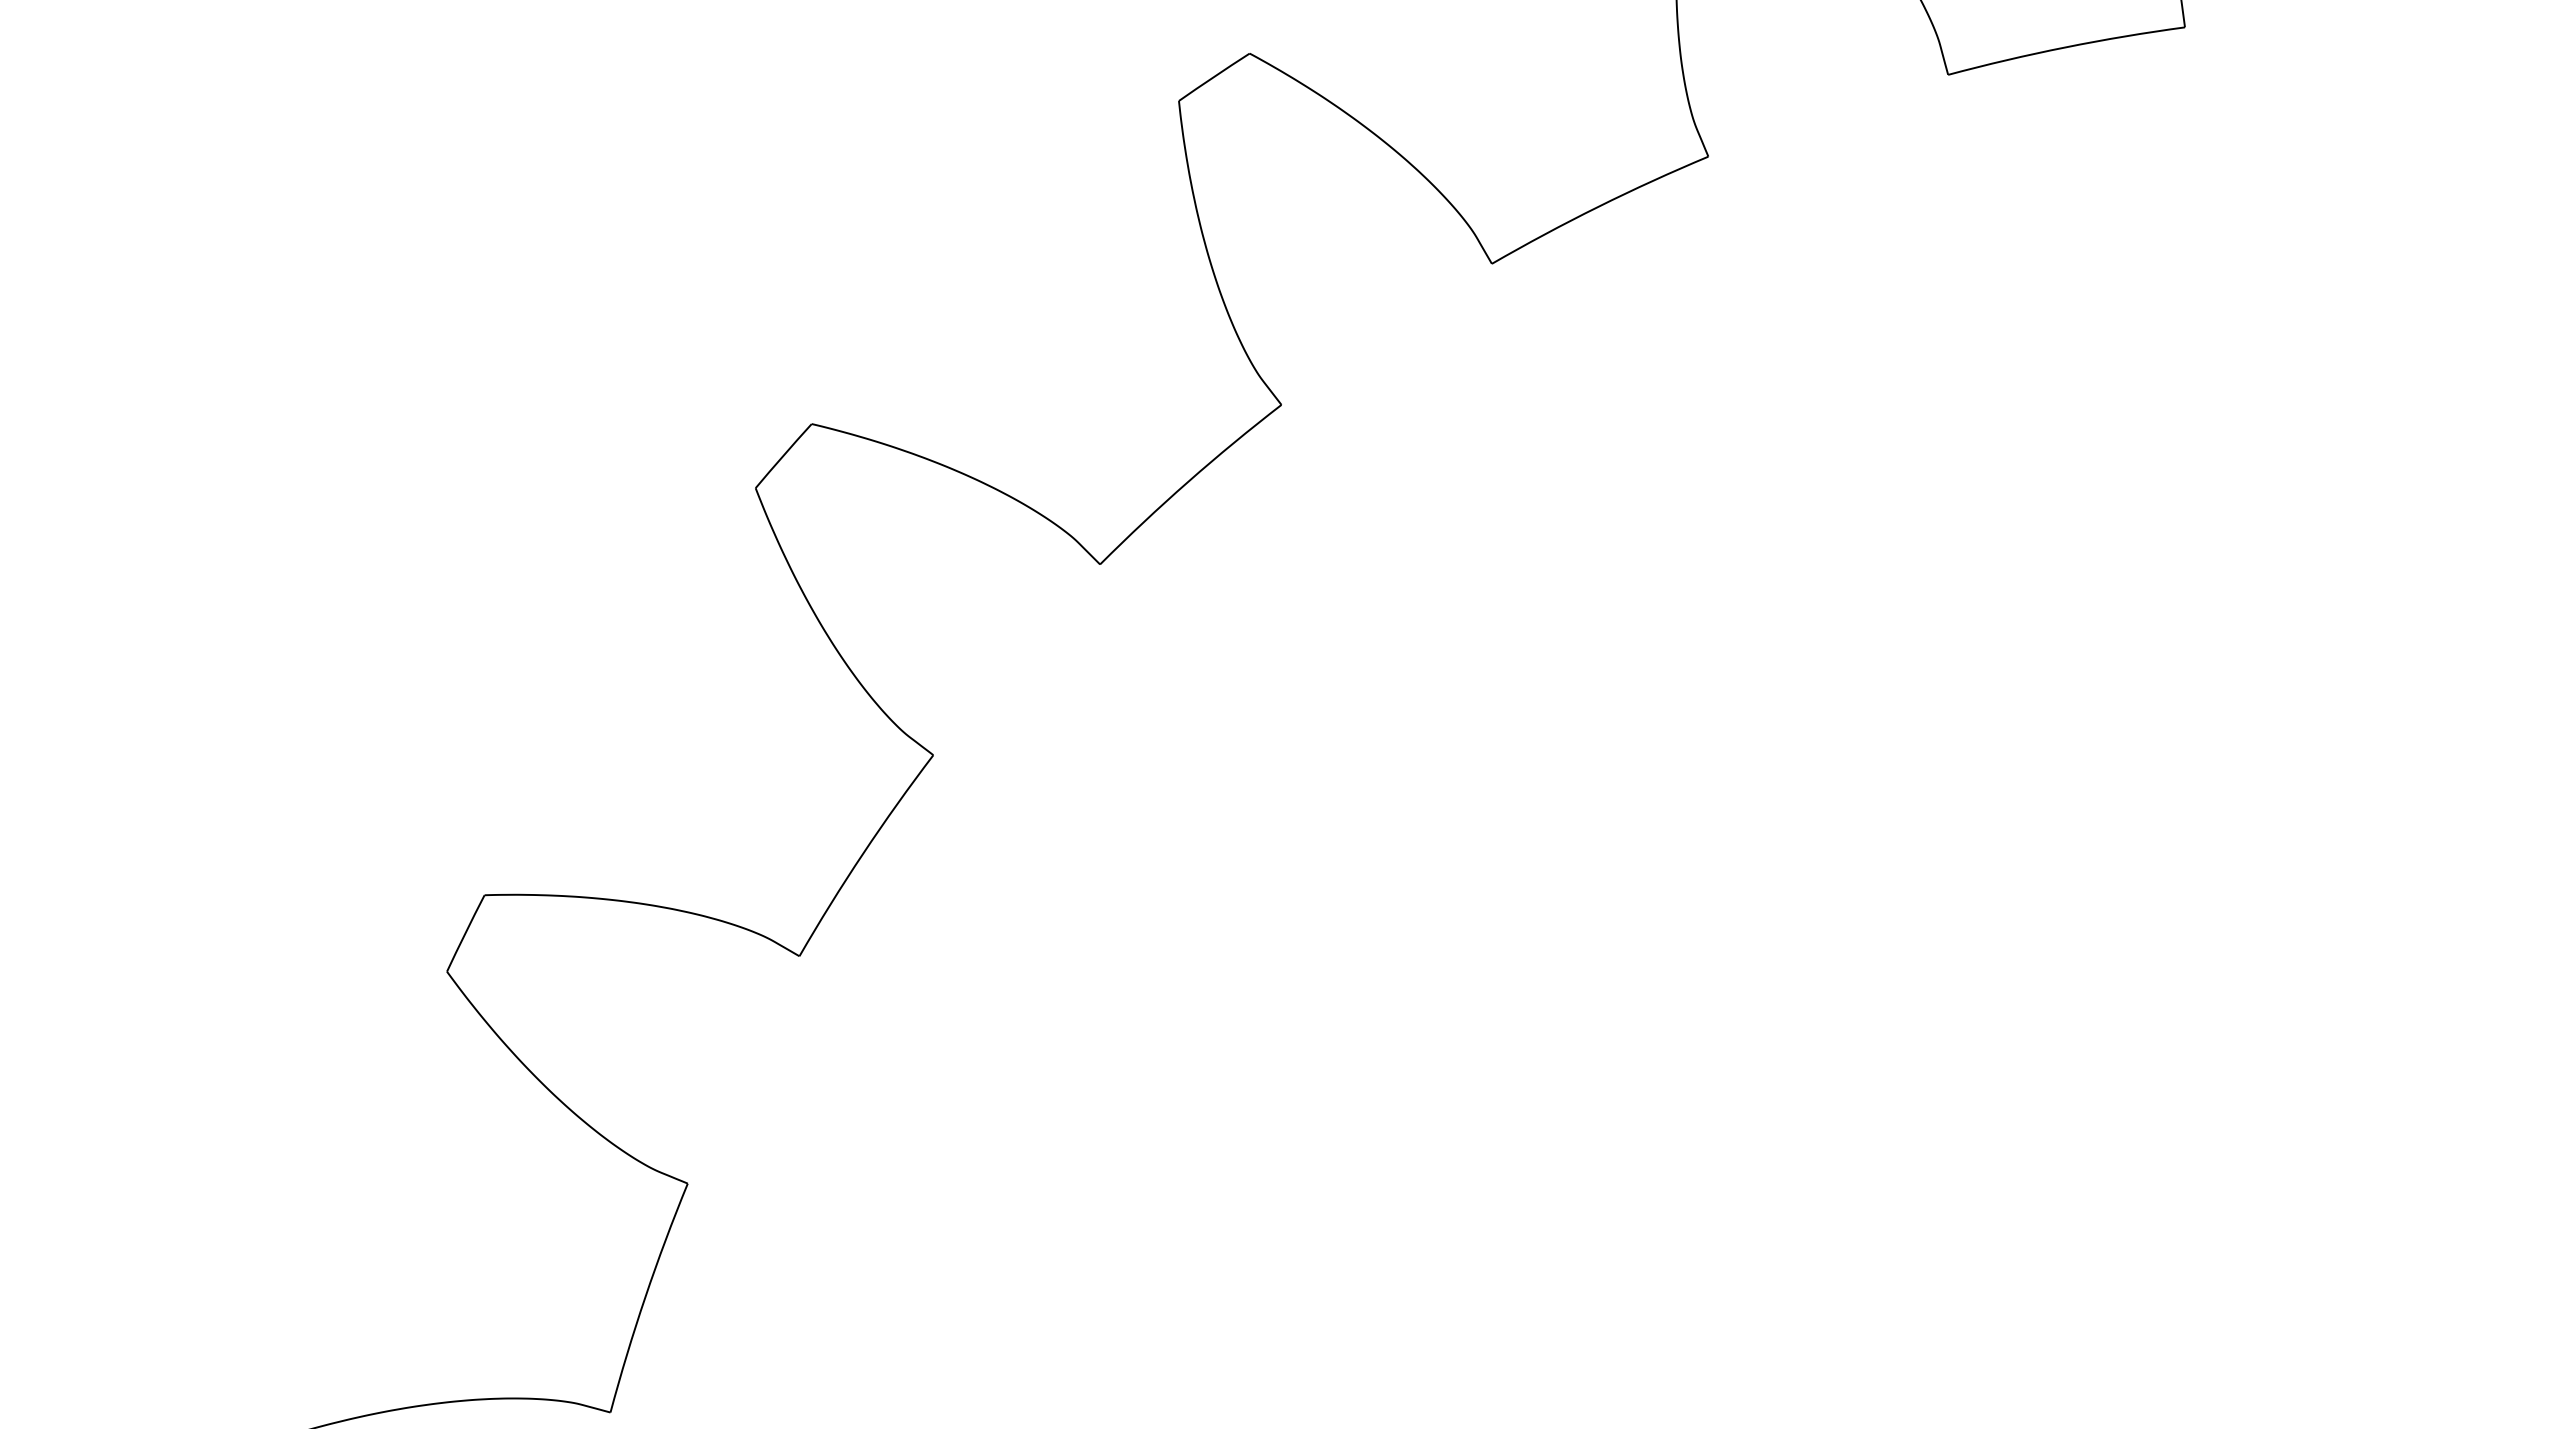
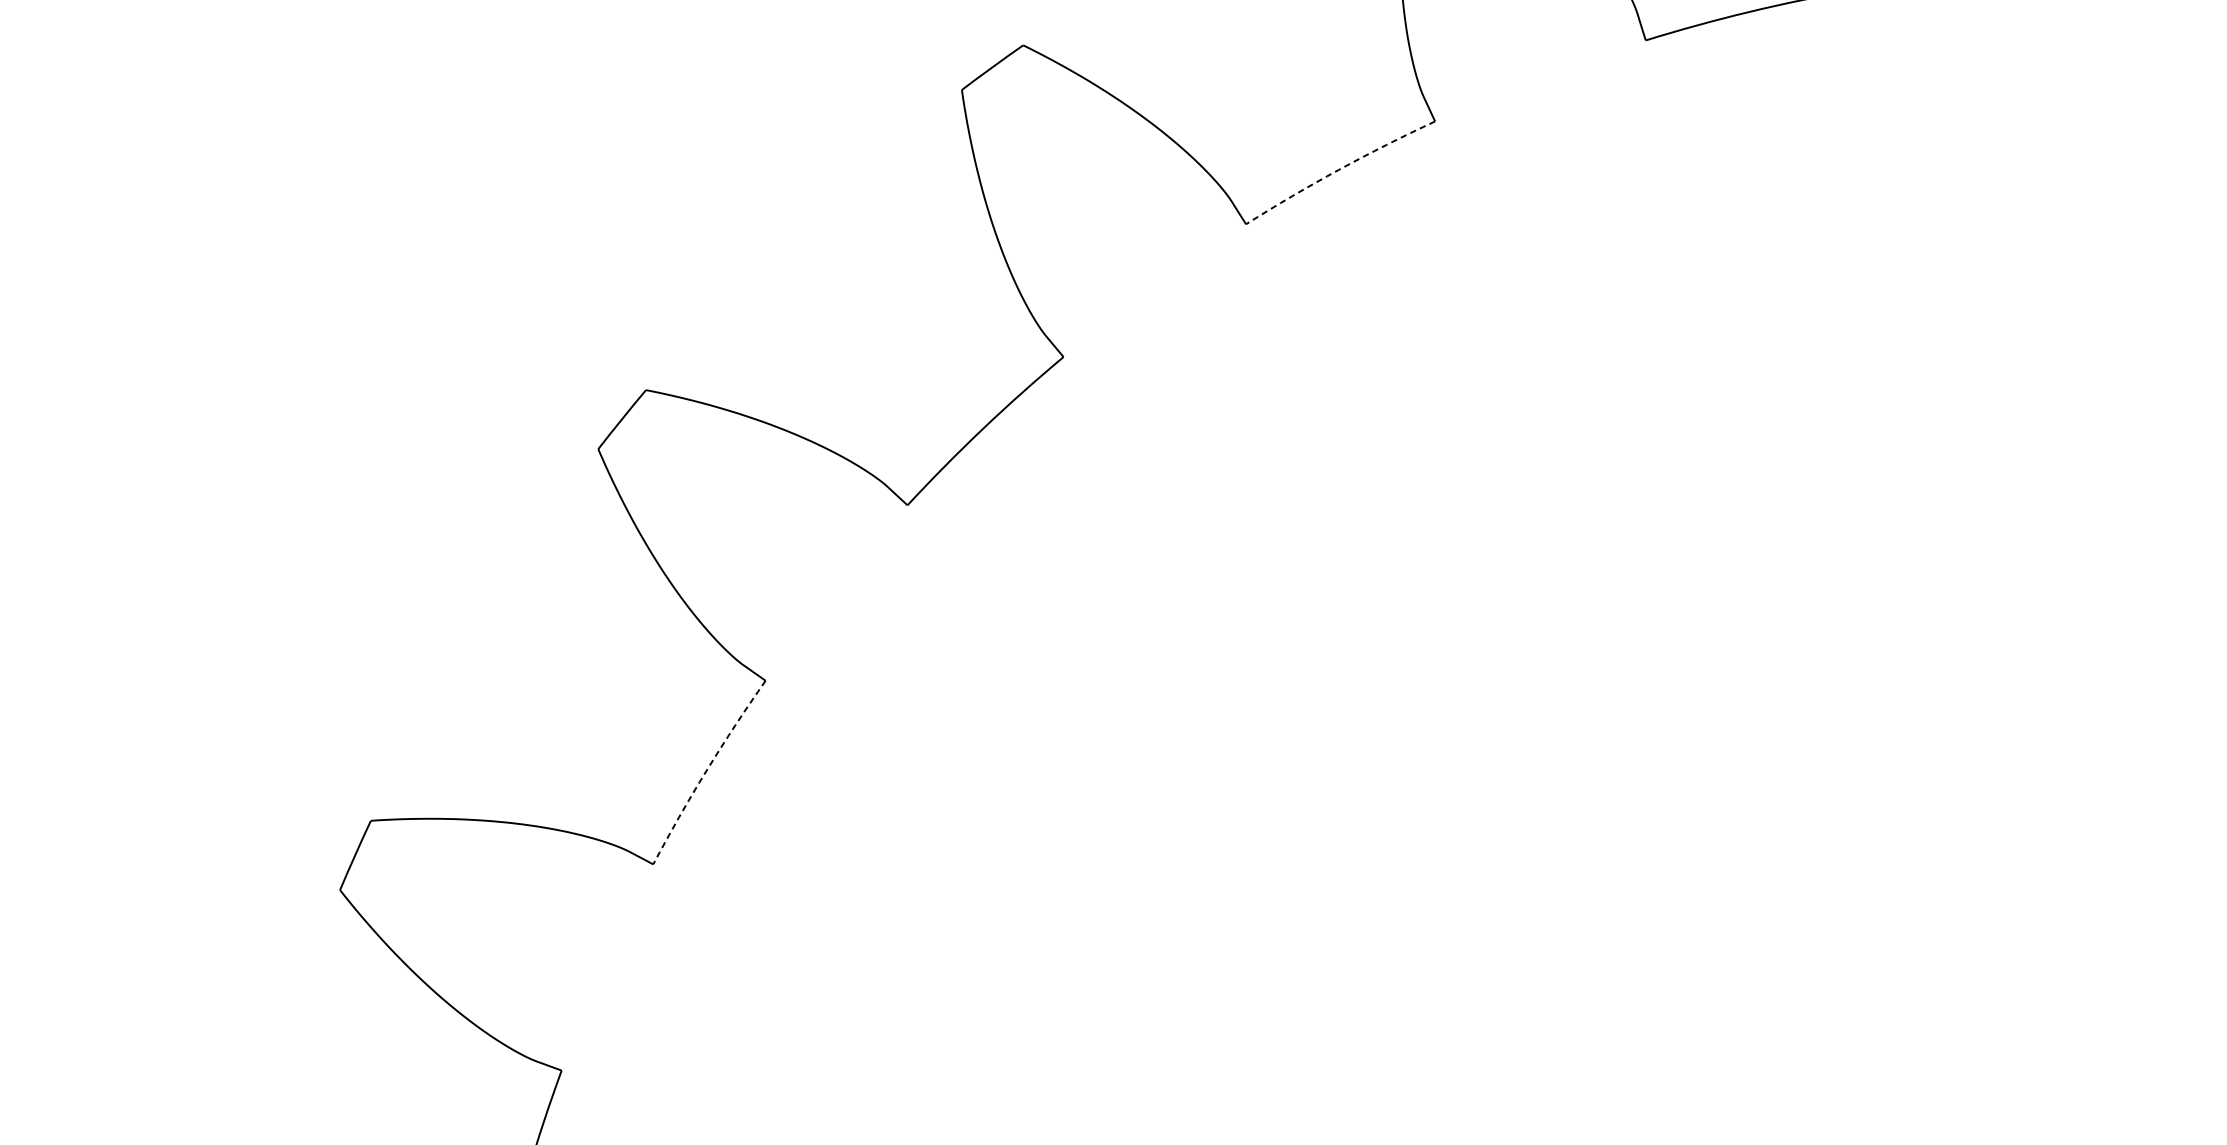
arc: (1598, 206) -> (1338, 169), solid -> dashed
arc: (863, 853) -> (706, 770), solid -> dashed

